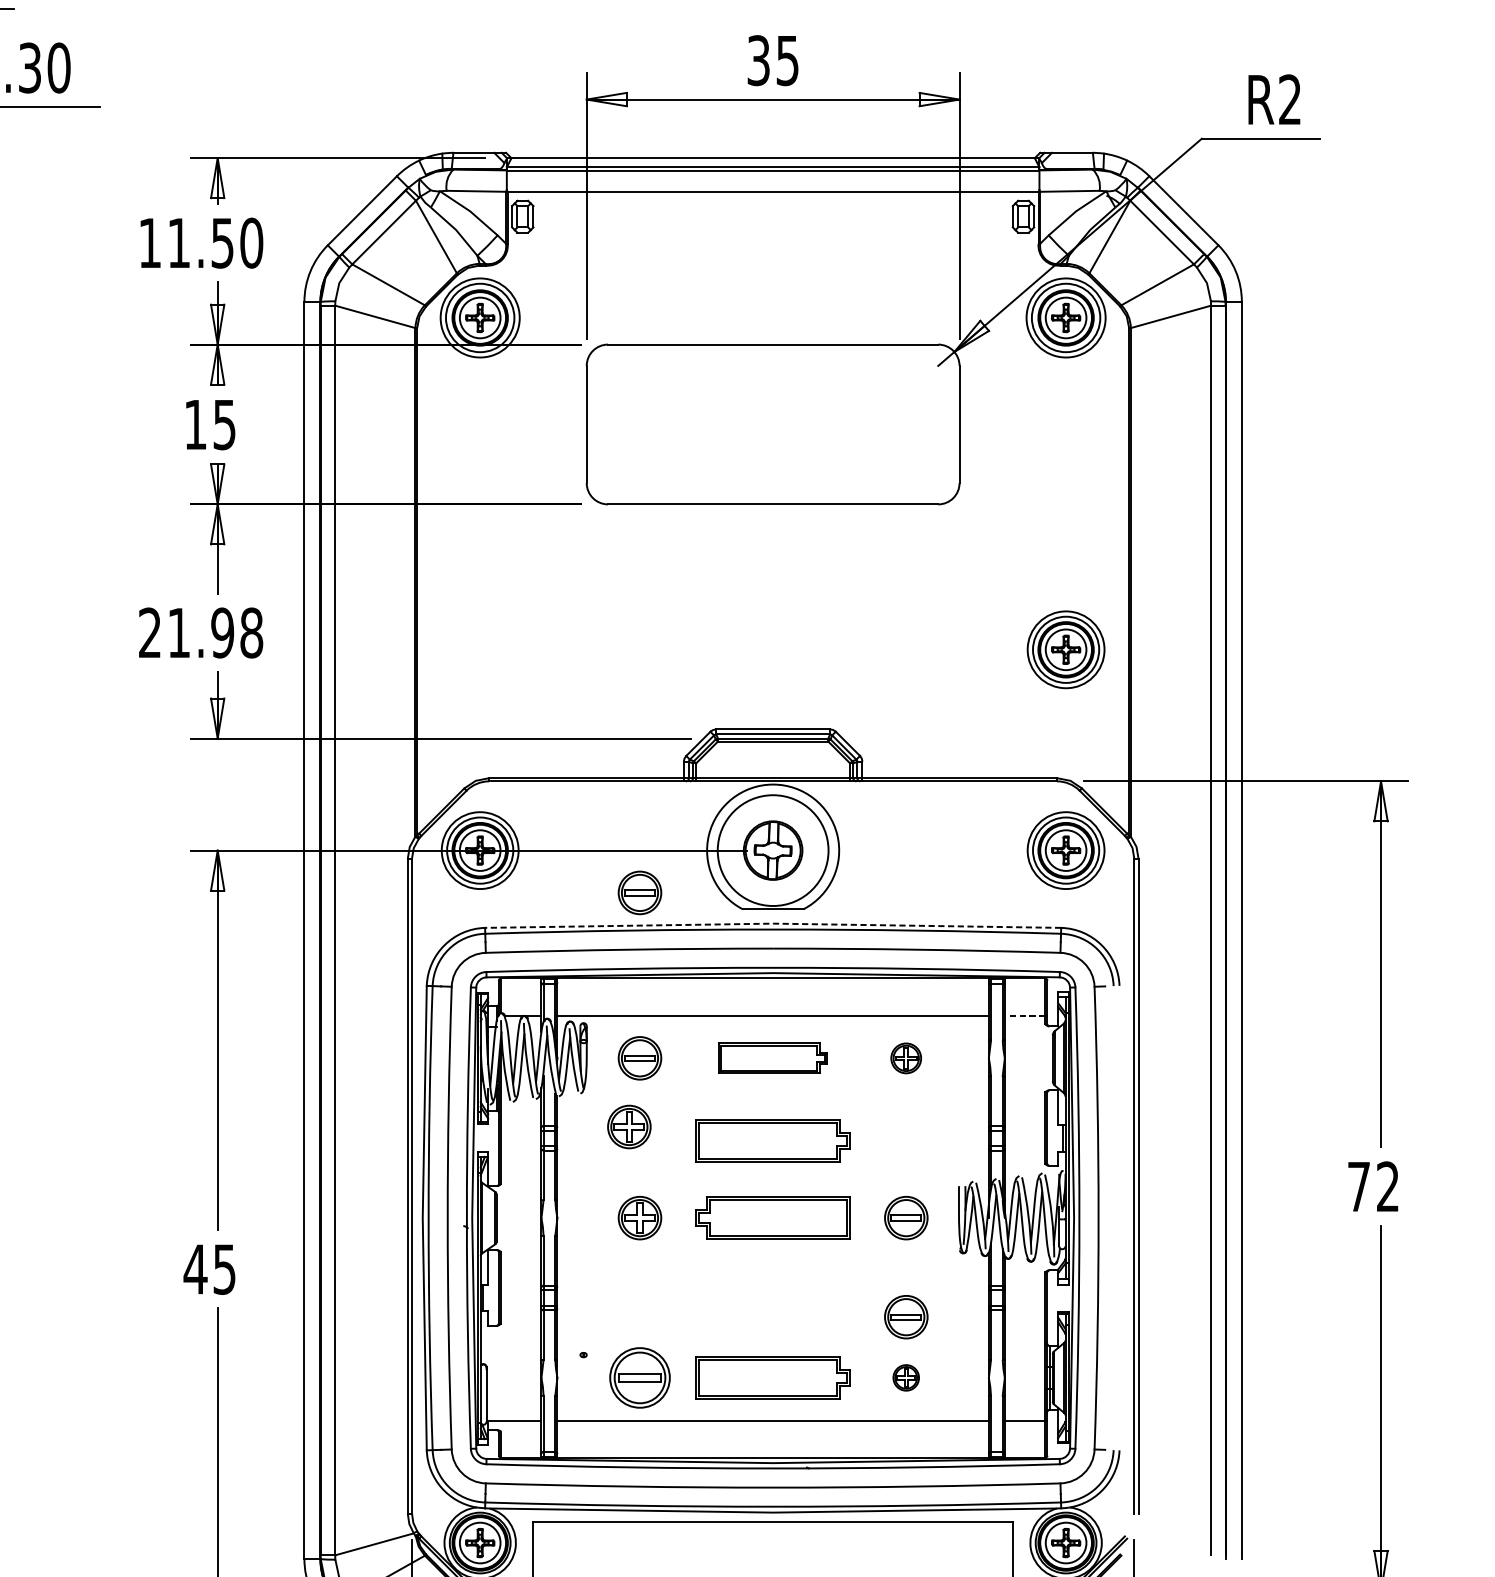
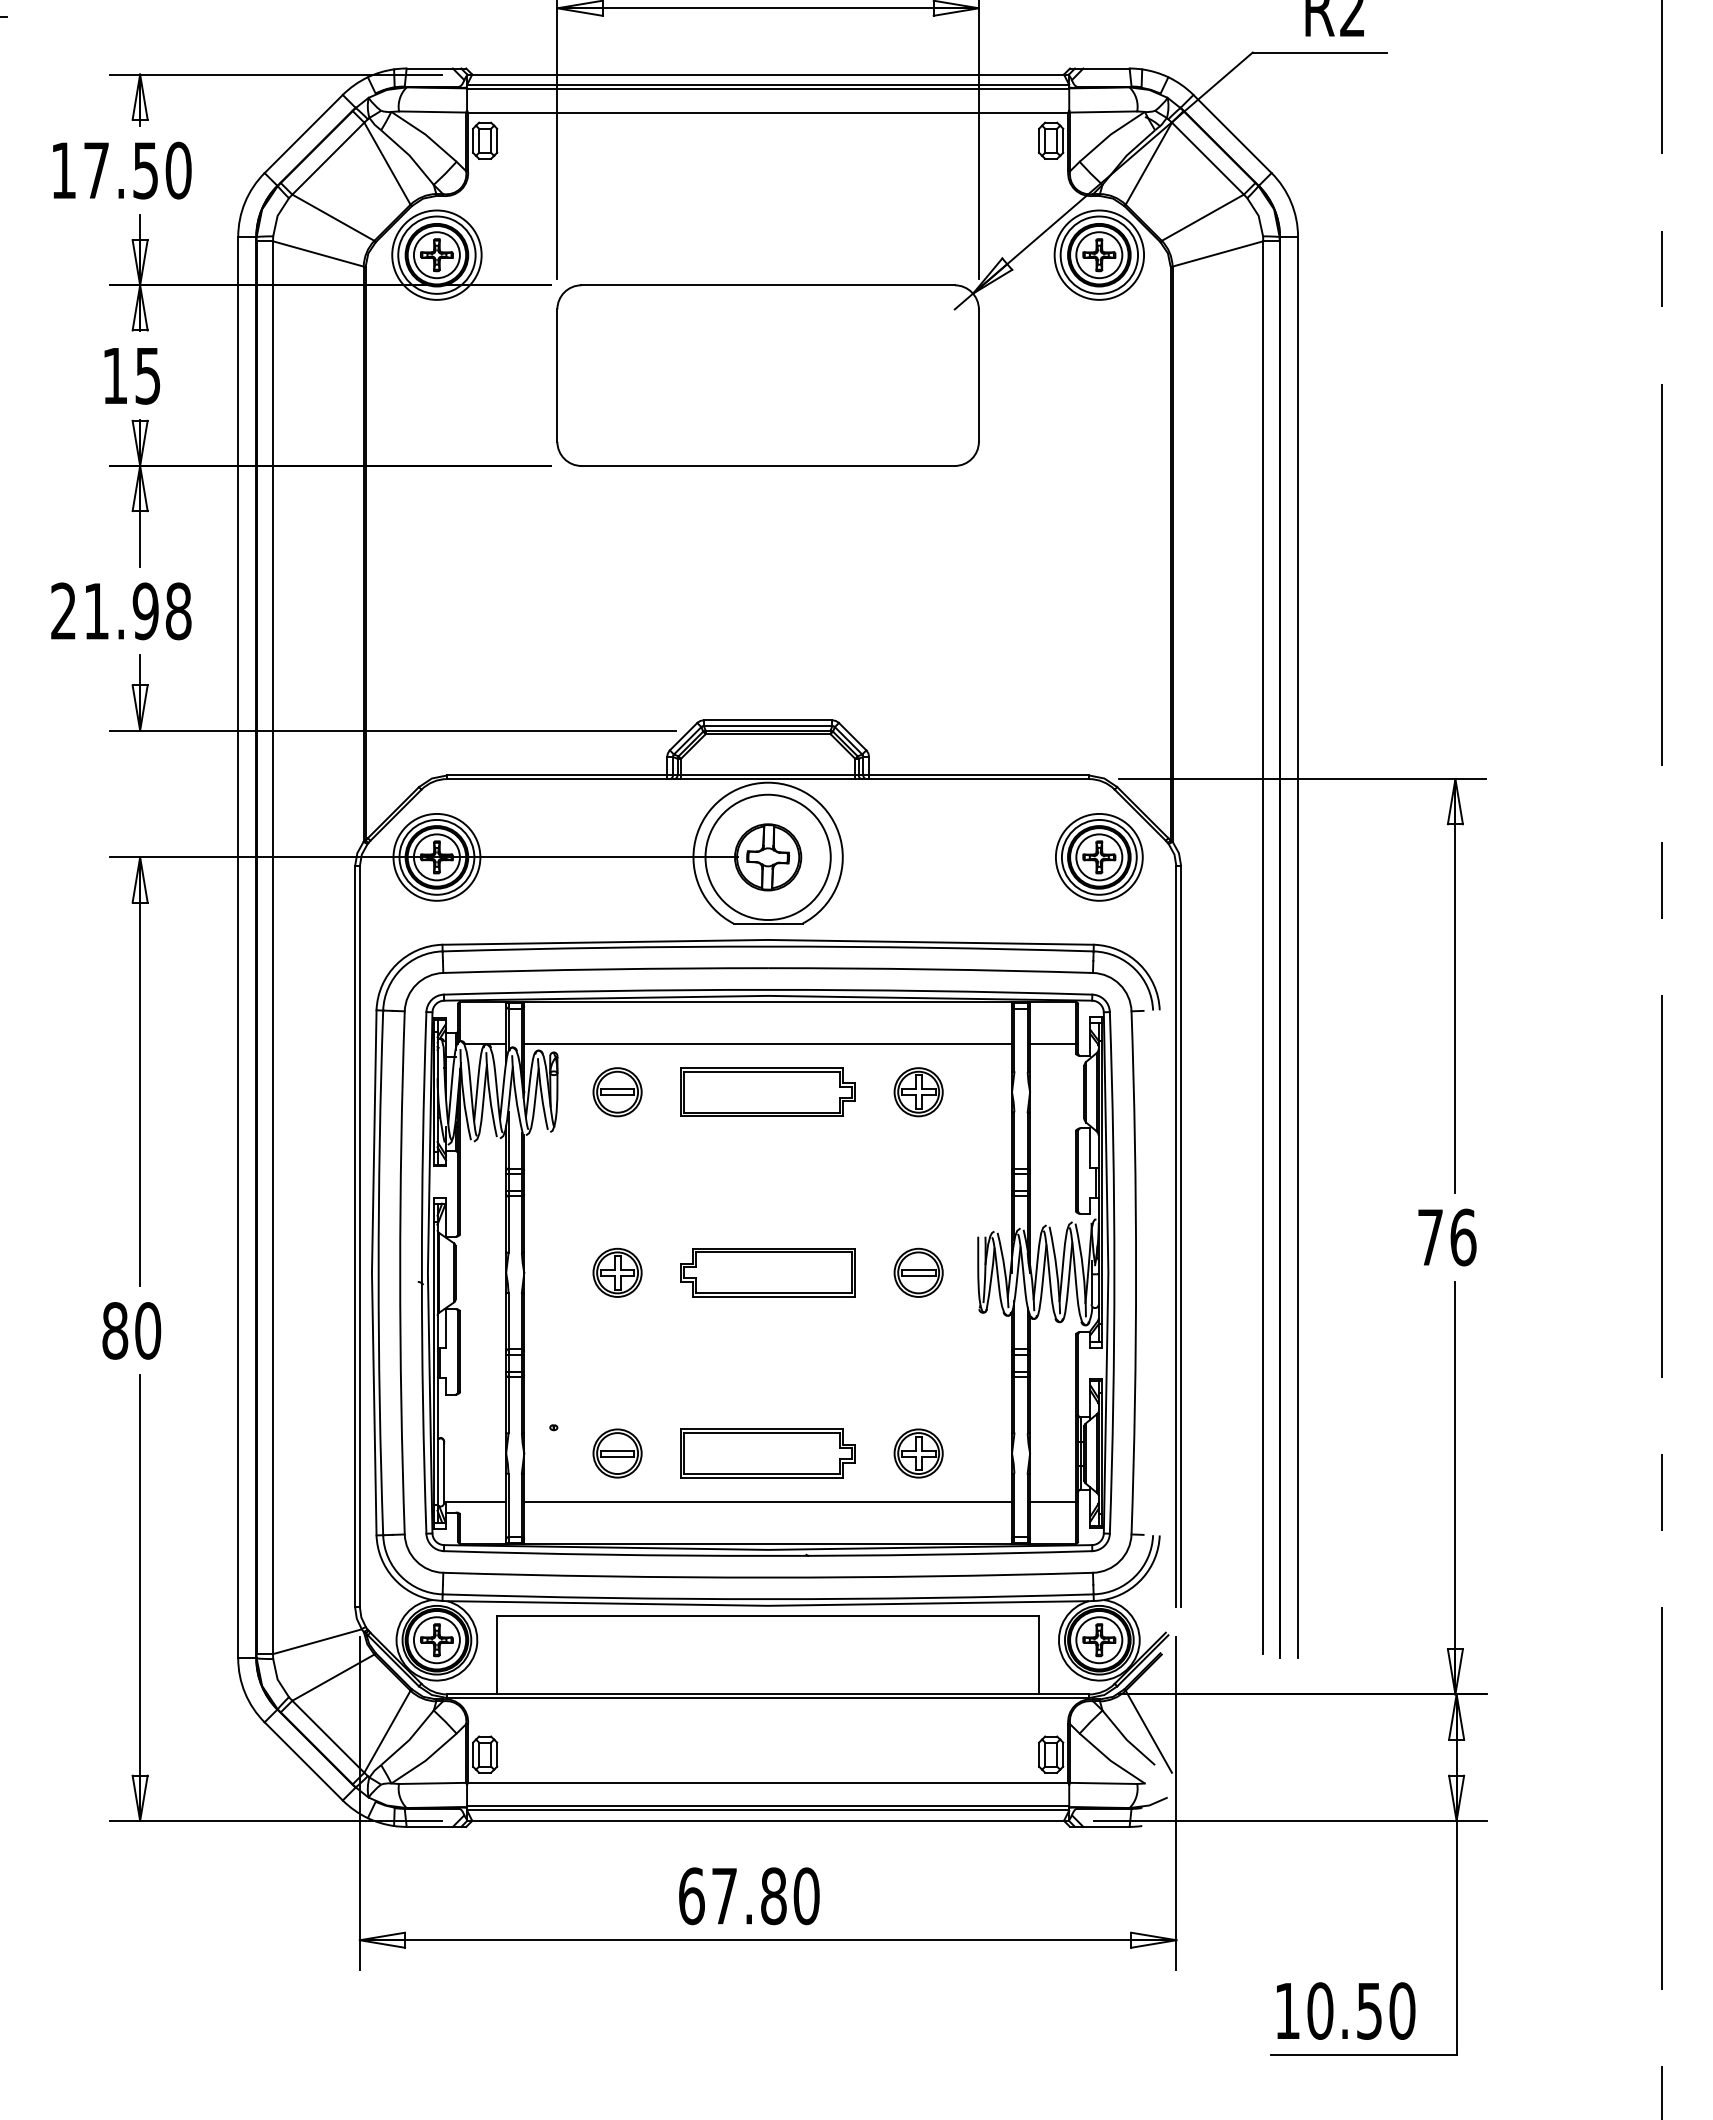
text: (179, 243) -> (96, 170), 11.50 -> 17.50
part: (1066, 649) -> (1099, 630), removed
part: (639, 893) -> (617, 905), removed
line: (773, 923) -> (768, 939), dashed -> solid
line: (1024, 1016) -> (1052, 1044), dashed -> solid
part: (772, 1057) -> (767, 1091), size x1.43
part: (906, 1058) -> (918, 1092), size x1.43
part: (629, 1126) -> (605, 1169), removed
part: (772, 1140) -> (767, 1185), removed
text: (1388, 1186) -> (1463, 1237), 72 -> 76
text: (210, 1269) -> (131, 1330), 45 -> 80
part: (906, 1316) -> (918, 1384), removed
part: (639, 1377) -> (617, 1453), size x0.71
part: (906, 1377) -> (918, 1453), size x1.67

